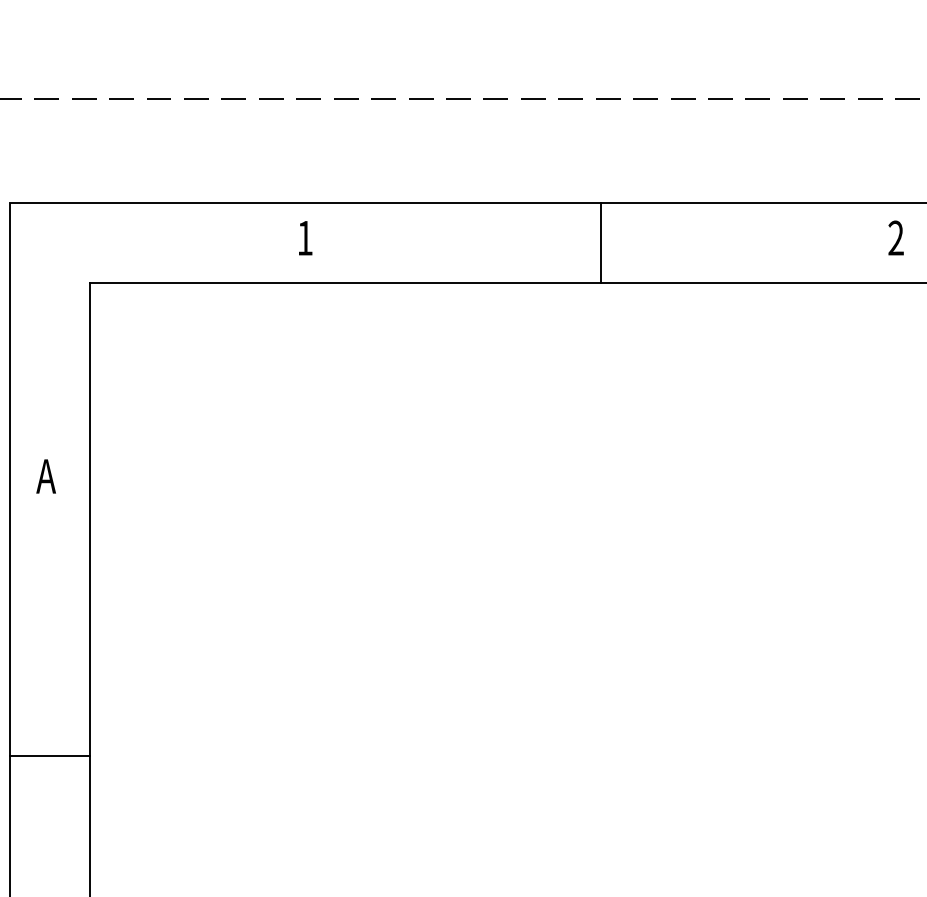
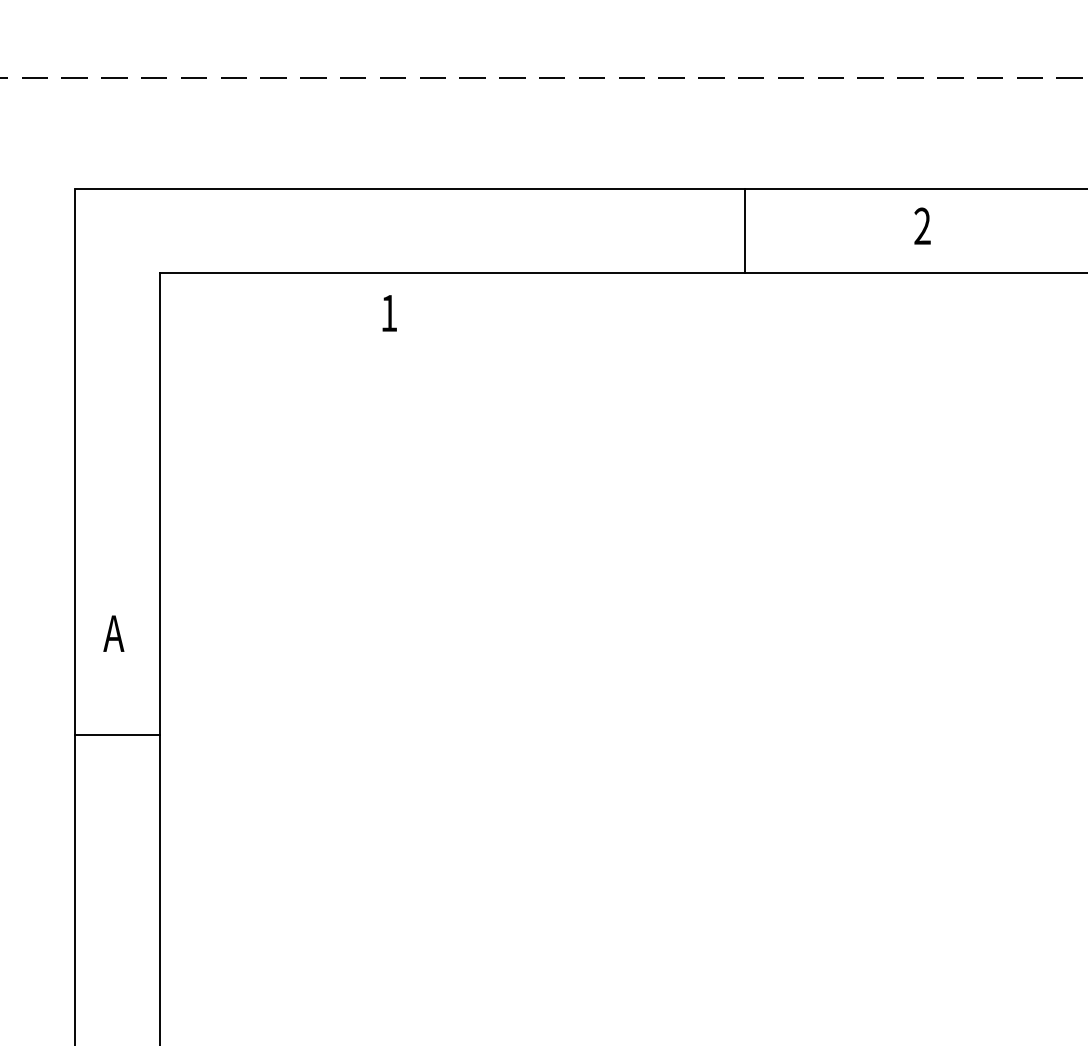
text: (896, 237) -> (922, 225), moved
text: (305, 238) -> (389, 313), moved
line: (600, 242) -> (745, 230), moved
text: (45, 476) -> (113, 633), moved
line: (49, 755) -> (117, 734), moved

